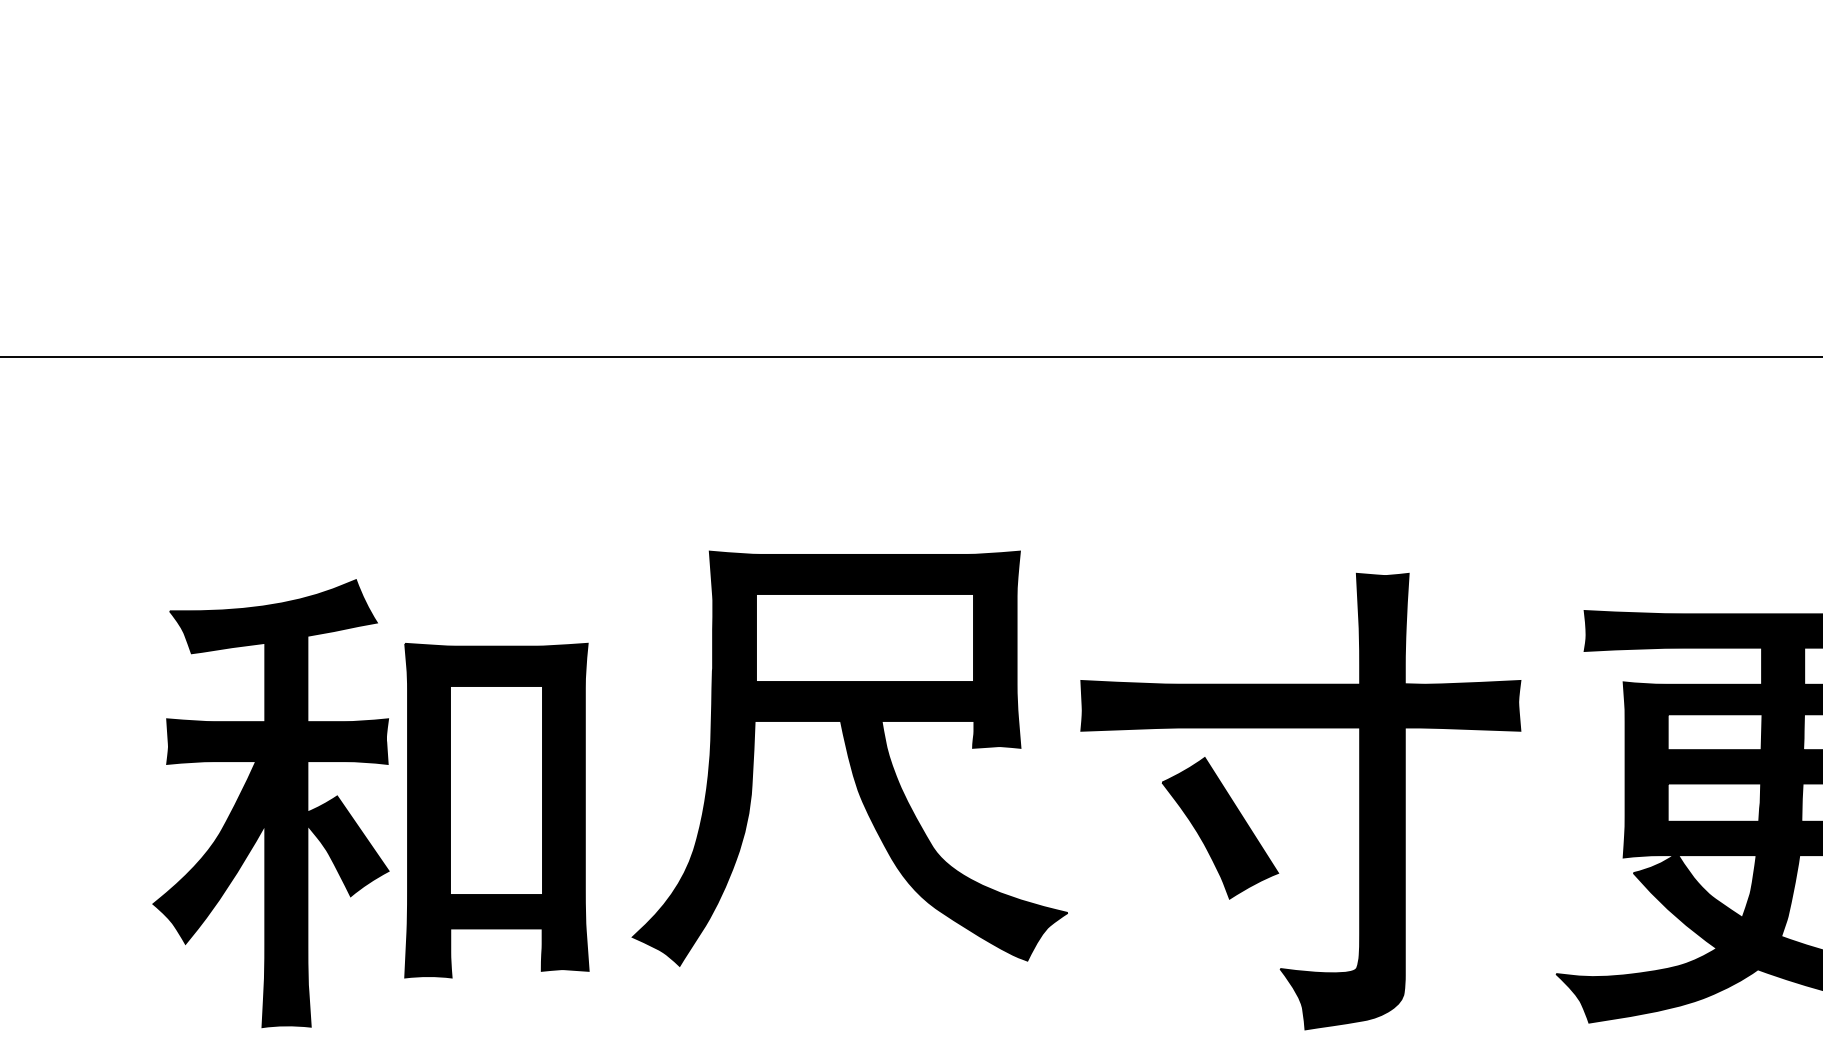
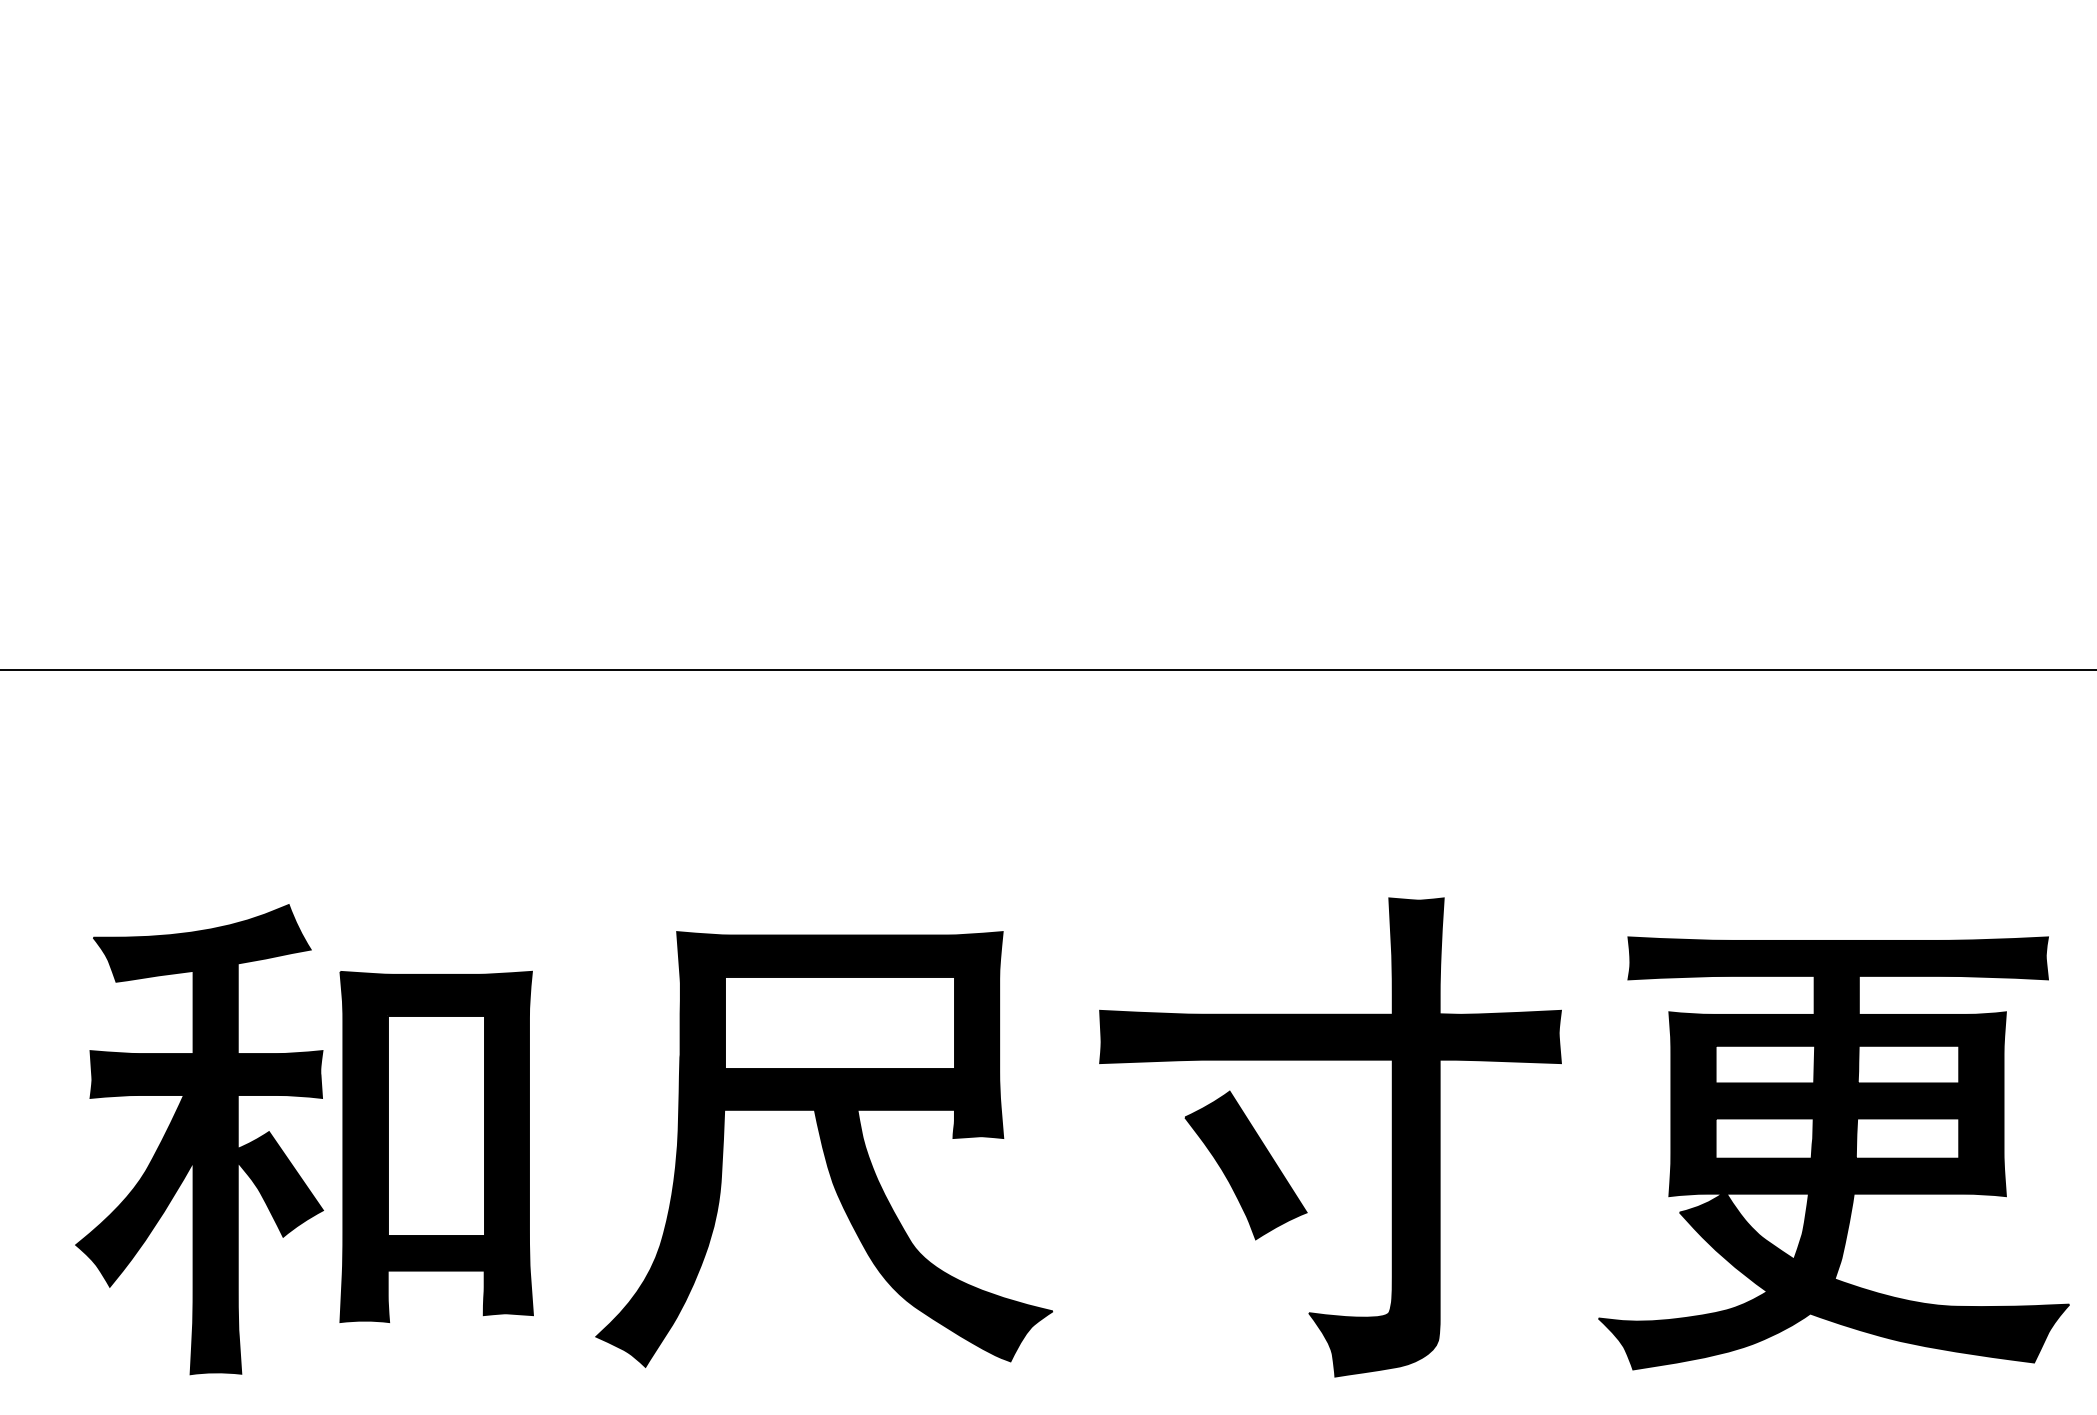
part: (850, 758) -> (824, 1149), moved
part: (351, 815) -> (284, 1152), moved

